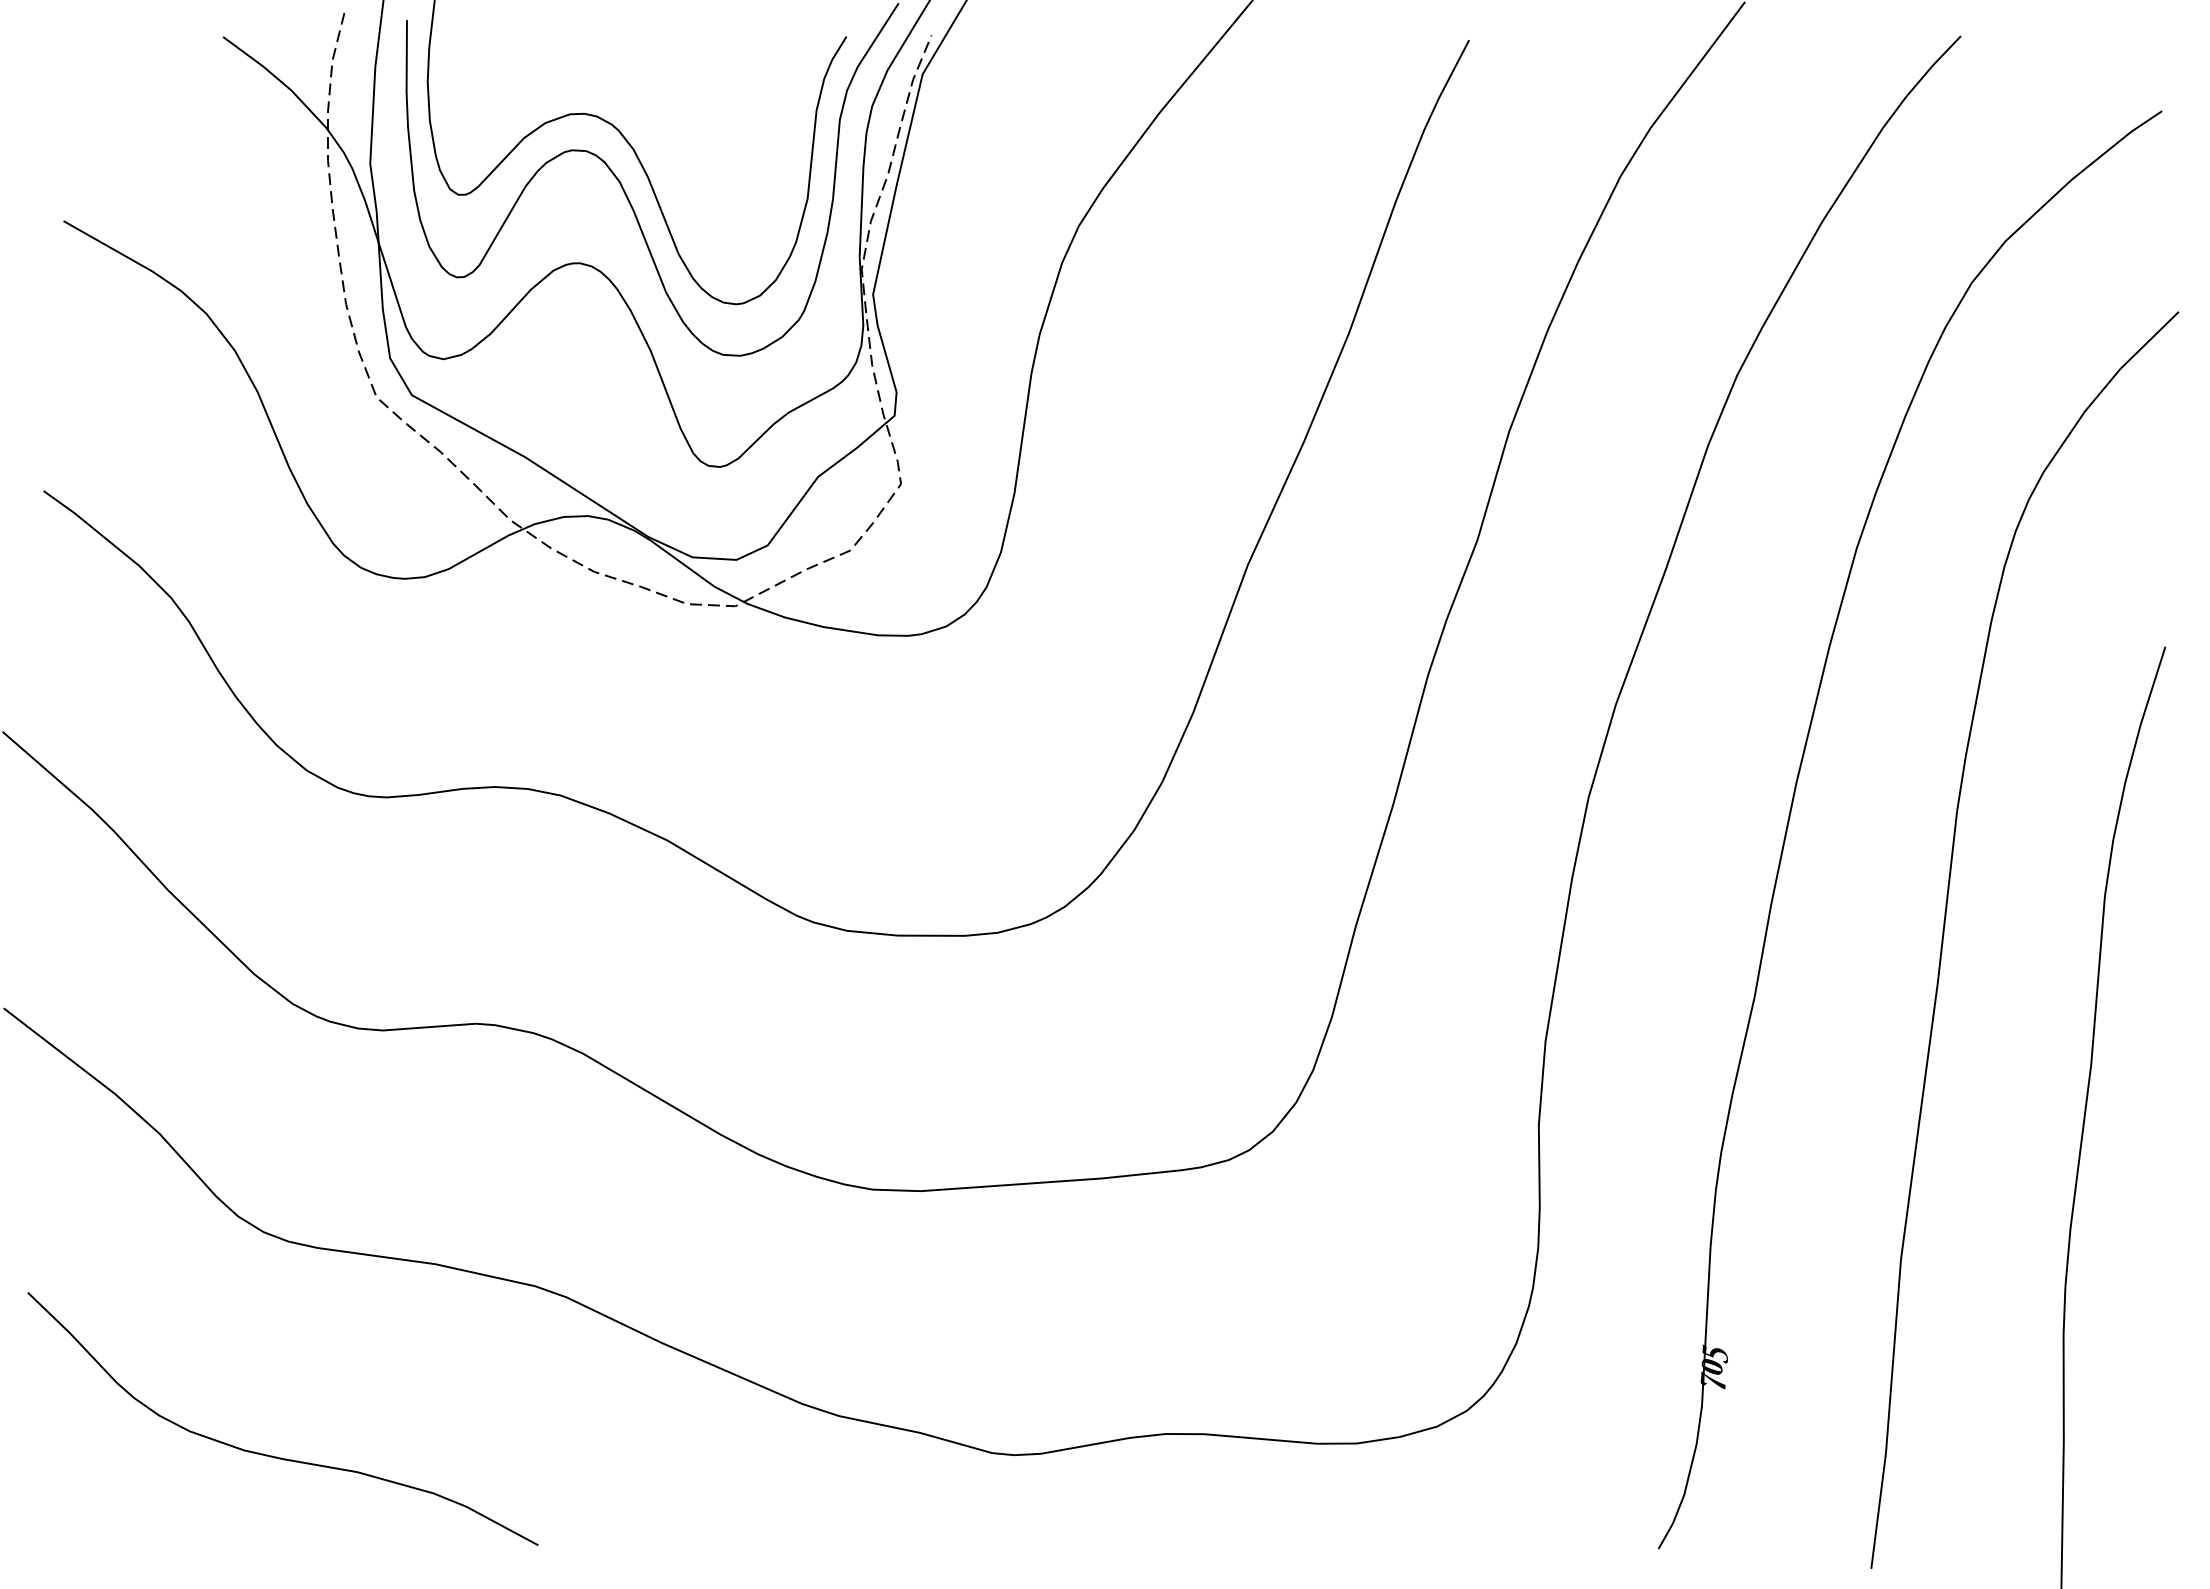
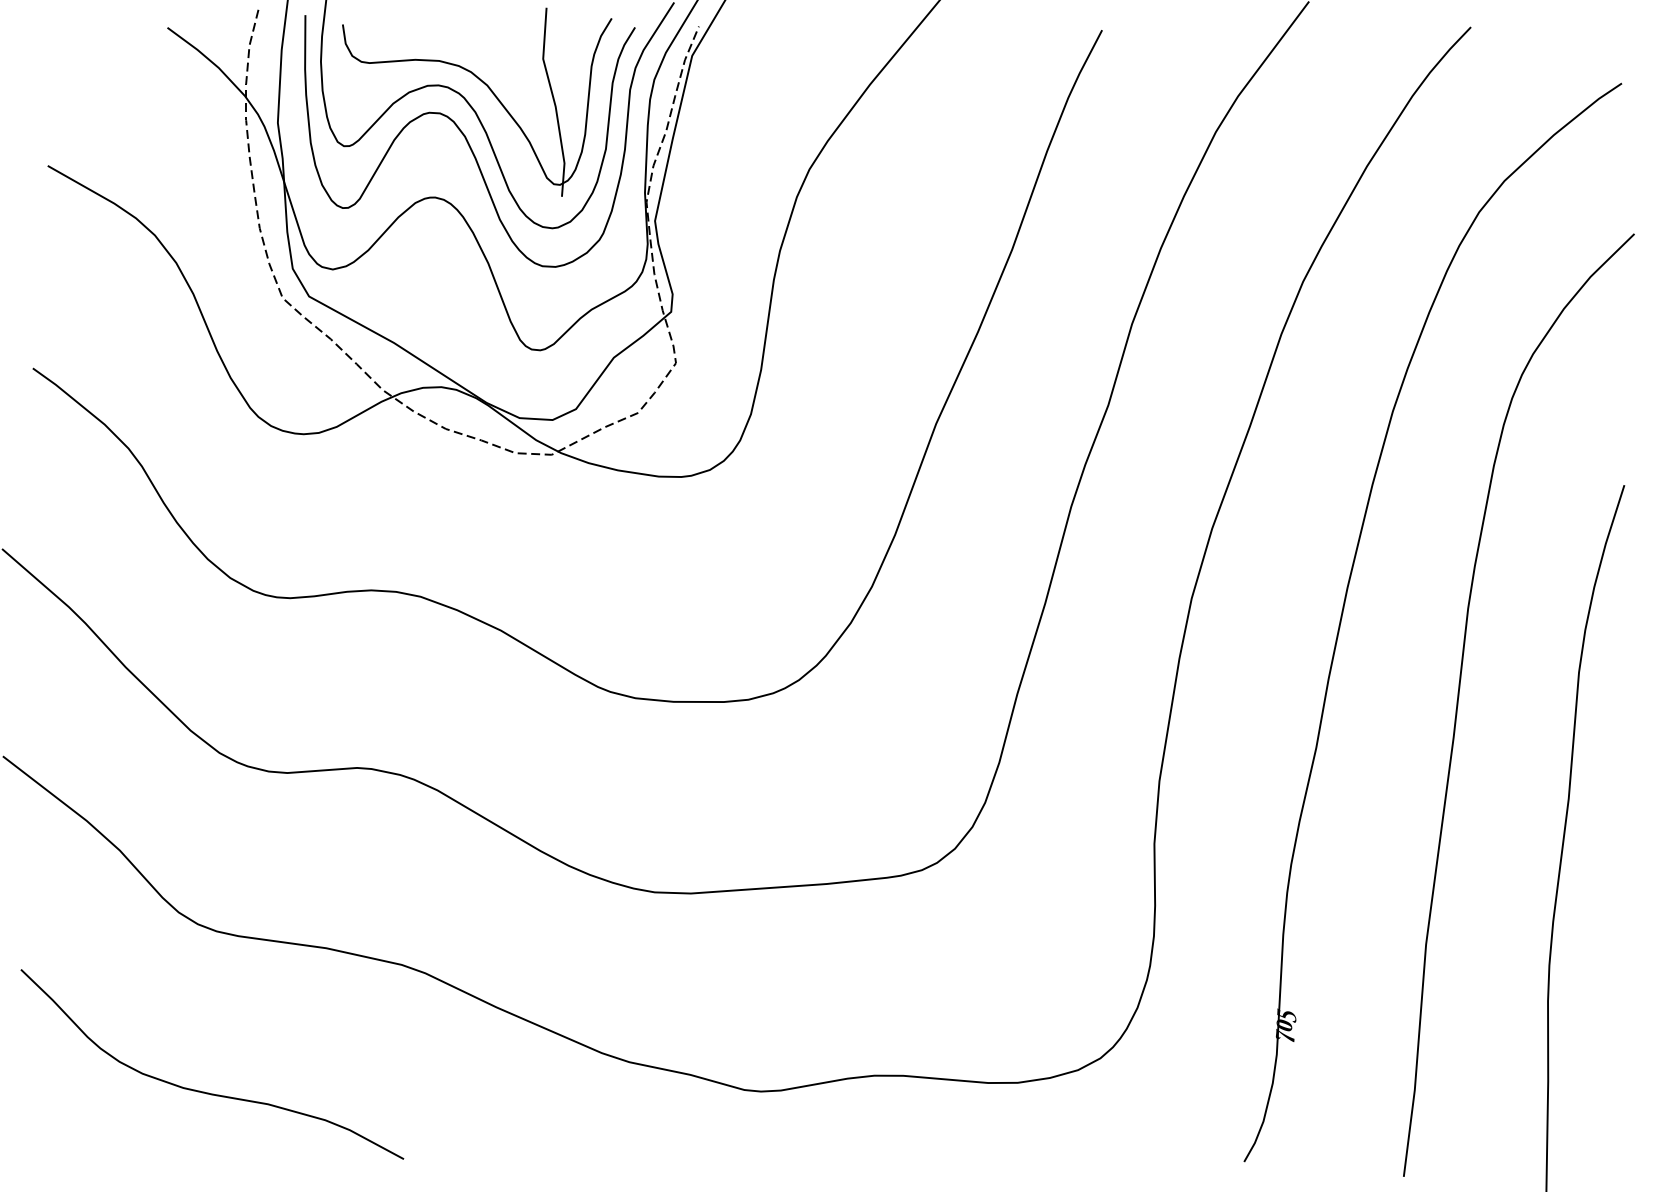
part: (655, 123) -> (491, 92), added

